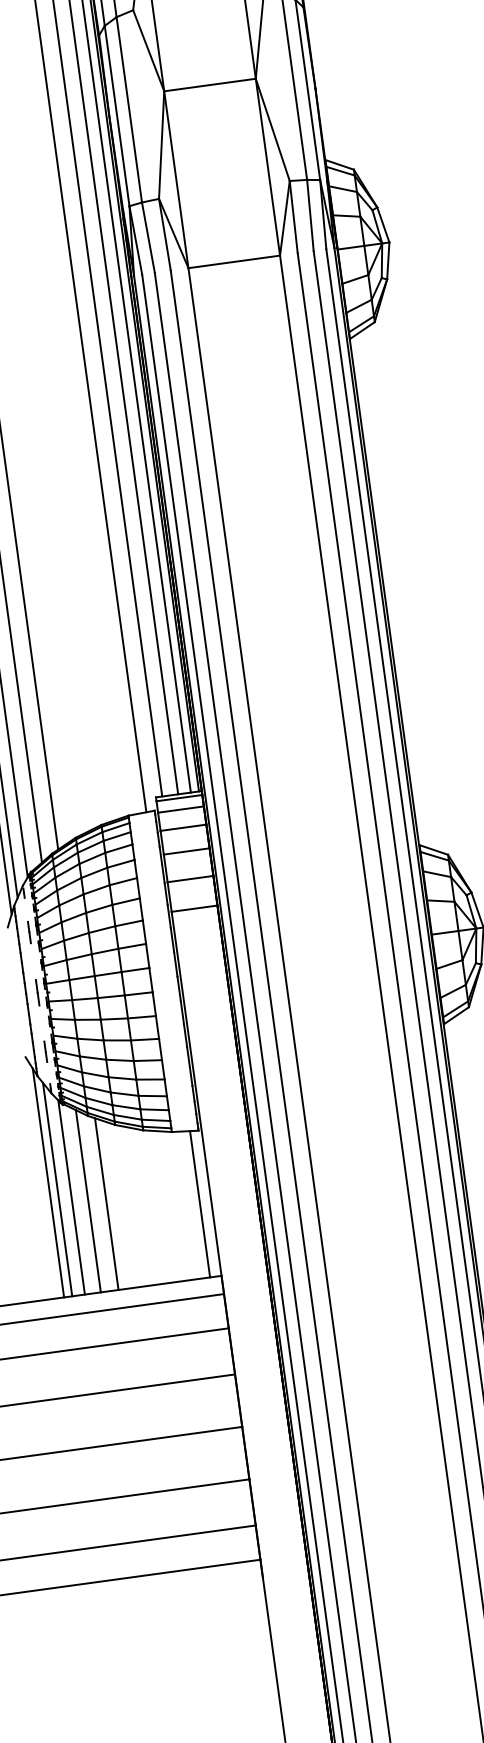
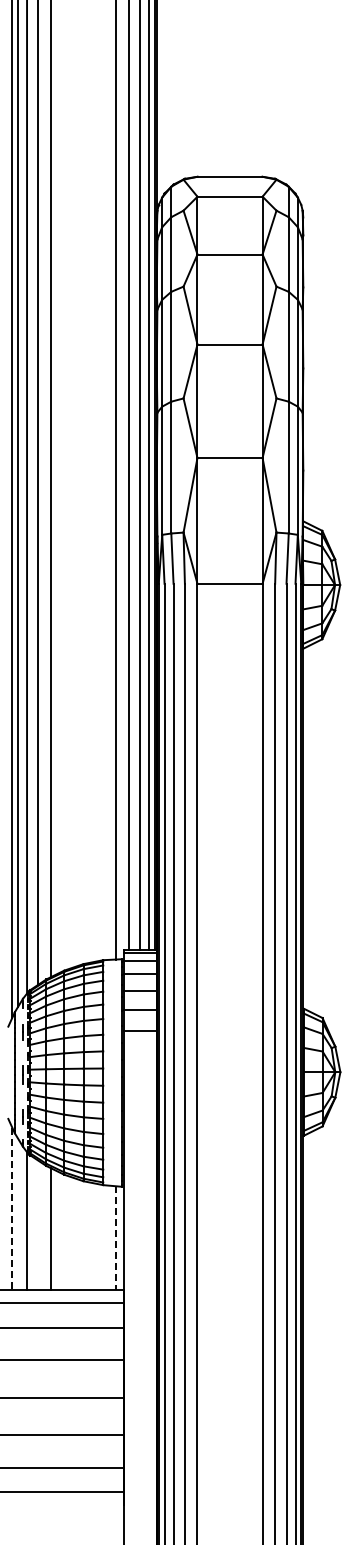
line: (48, 1183) -> (12, 1209), solid -> dashed
line: (58, 1189) -> (18, 1214), removed
line: (88, 1201) -> (38, 1225), removed
line: (200, 1204) -> (116, 1238), solid -> dashed

